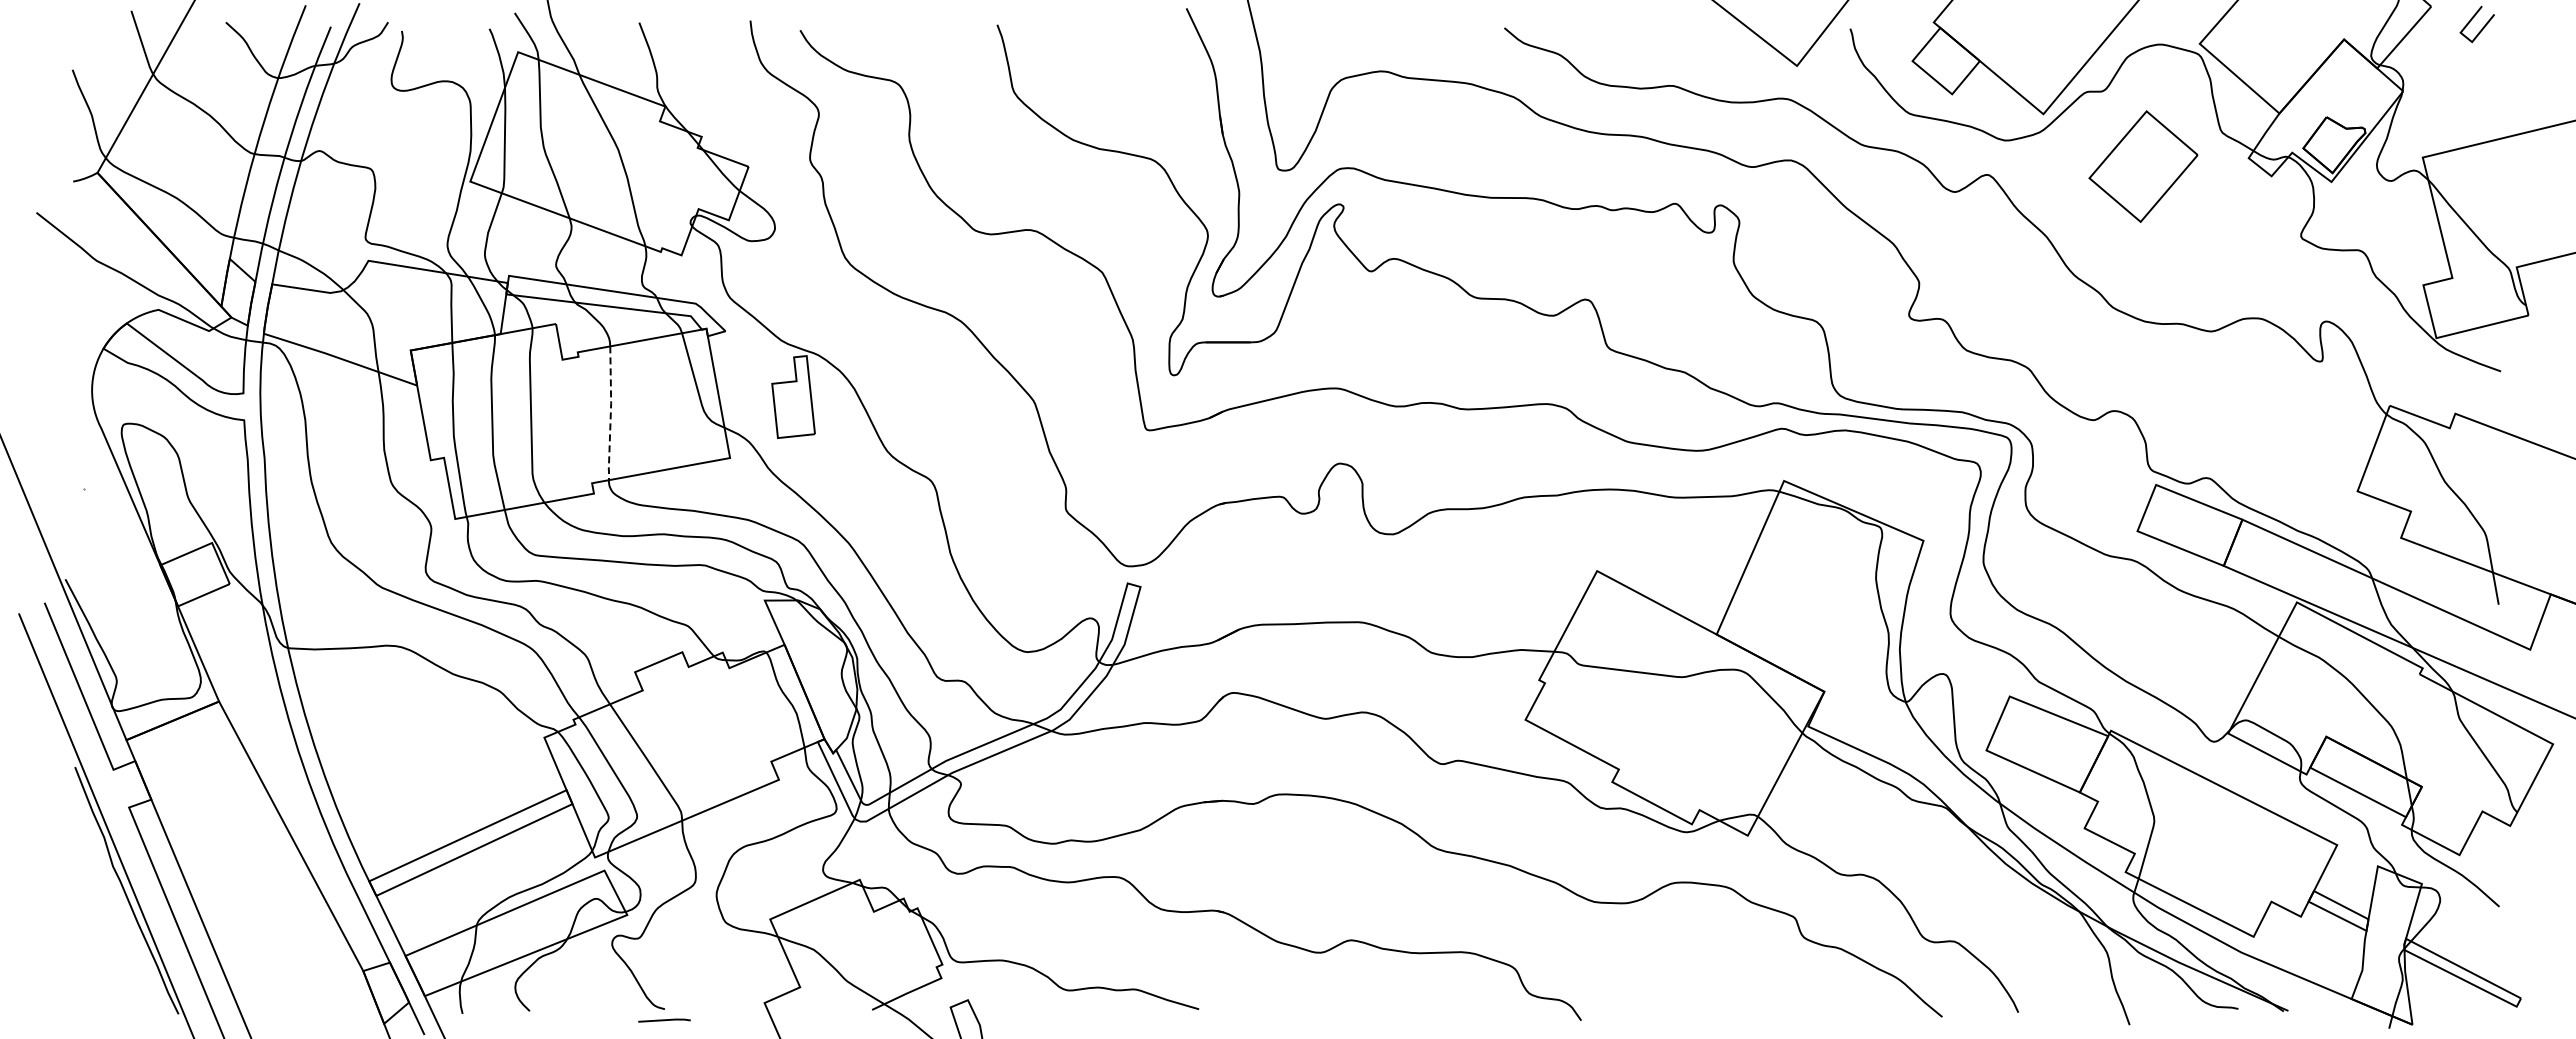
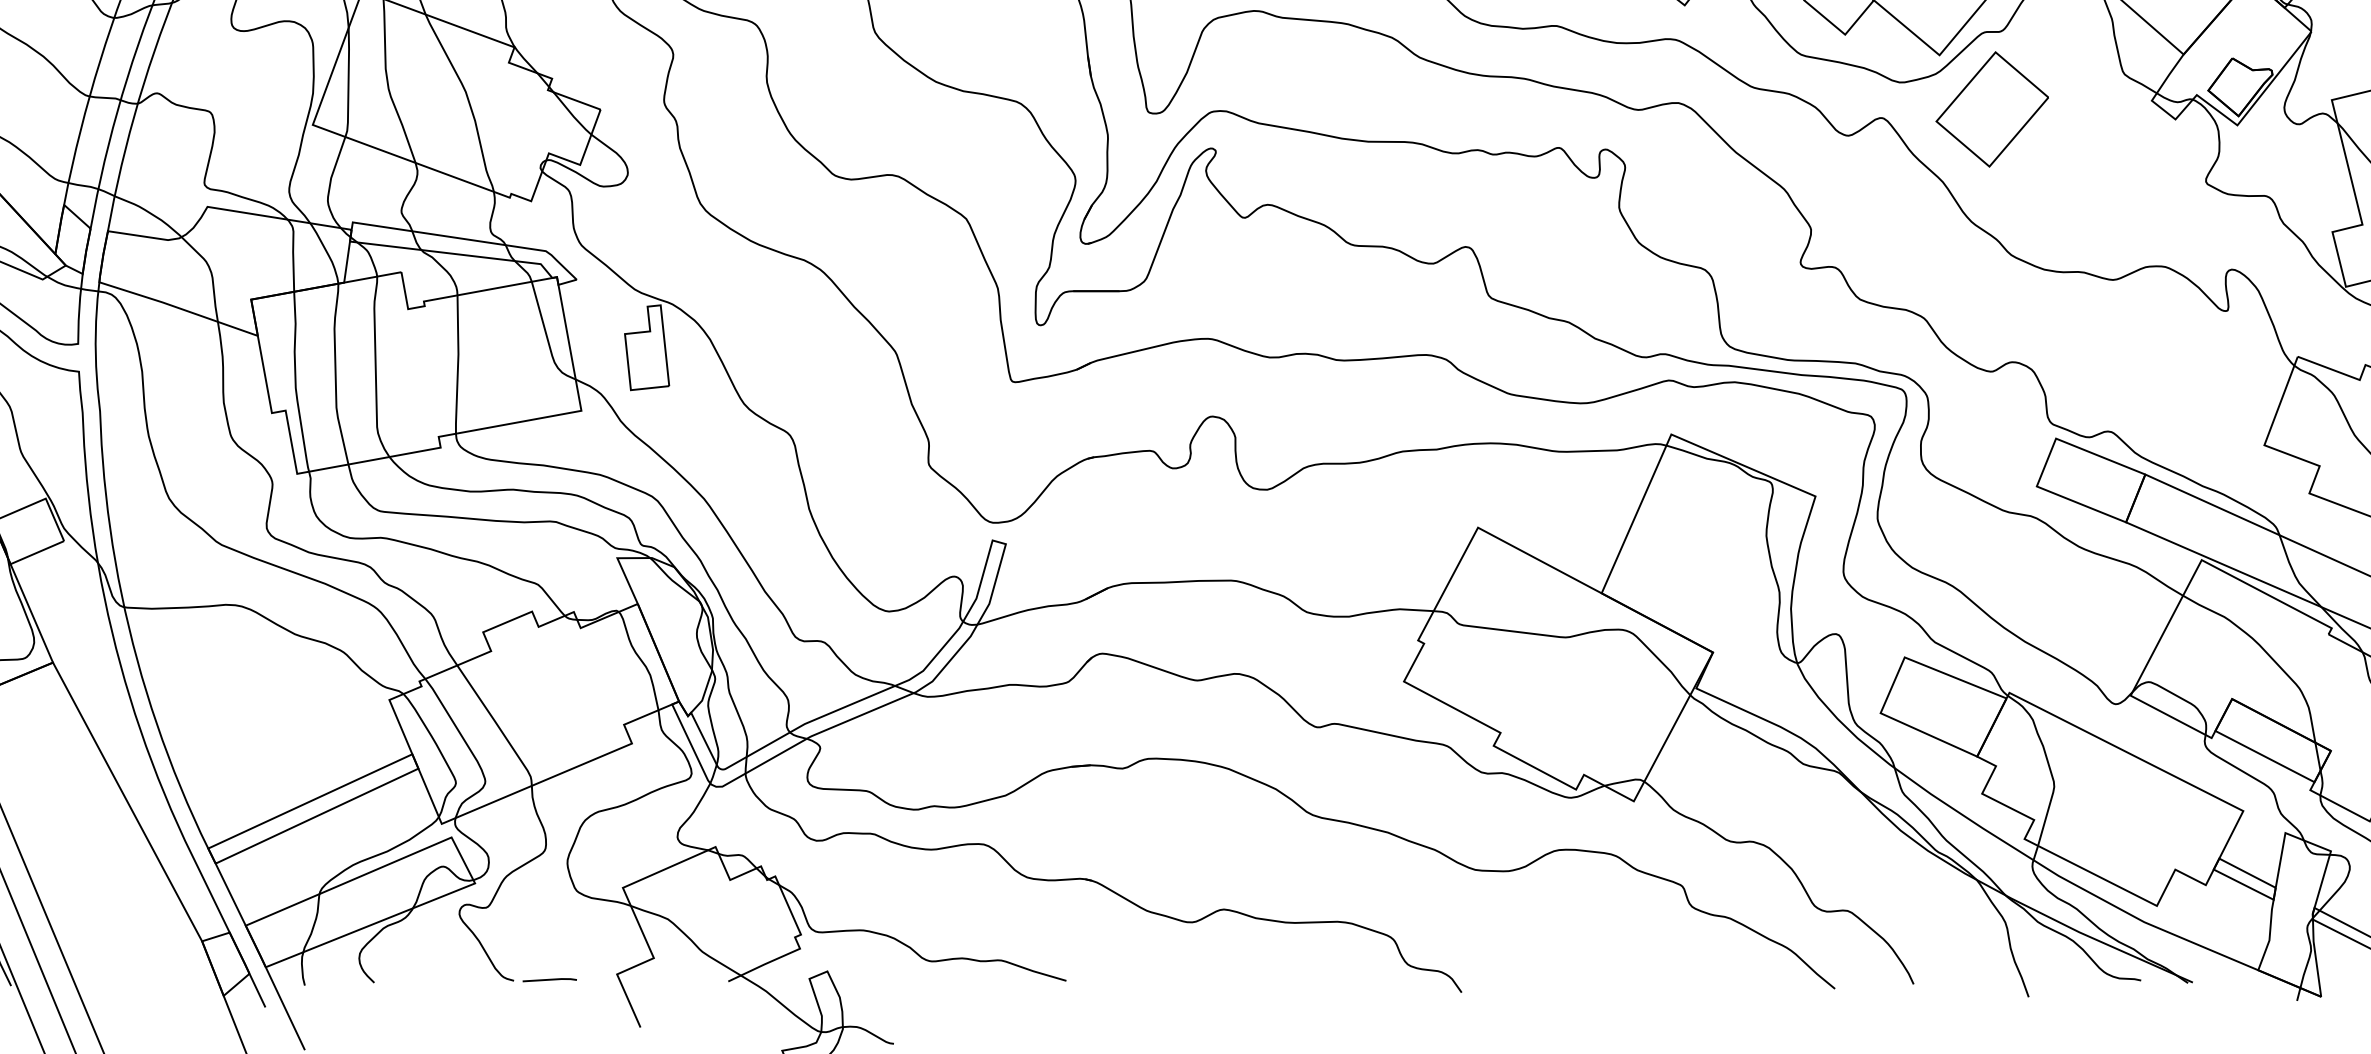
part: (2143, 166) -> (1992, 109), moved
line: (610, 414) -> (457, 365), dashed -> solid
line: (664, 1020) -> (549, 980), moved

